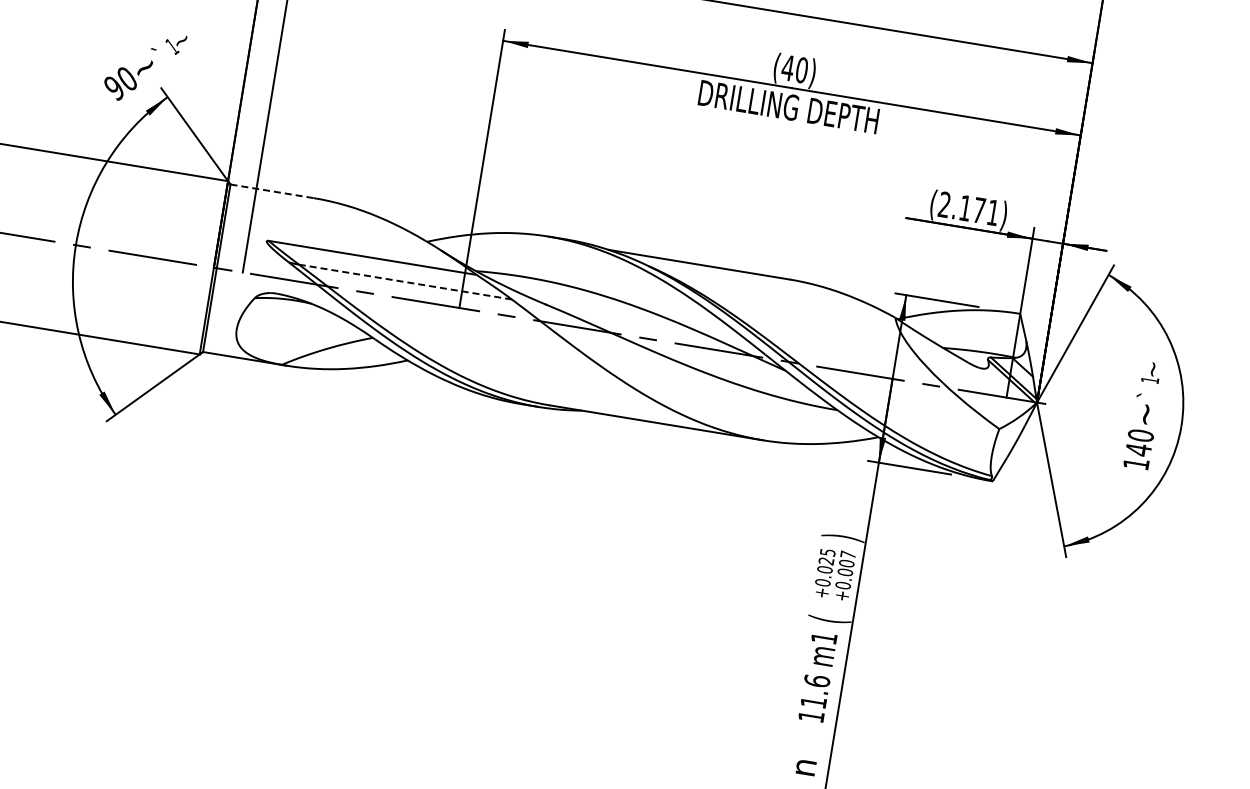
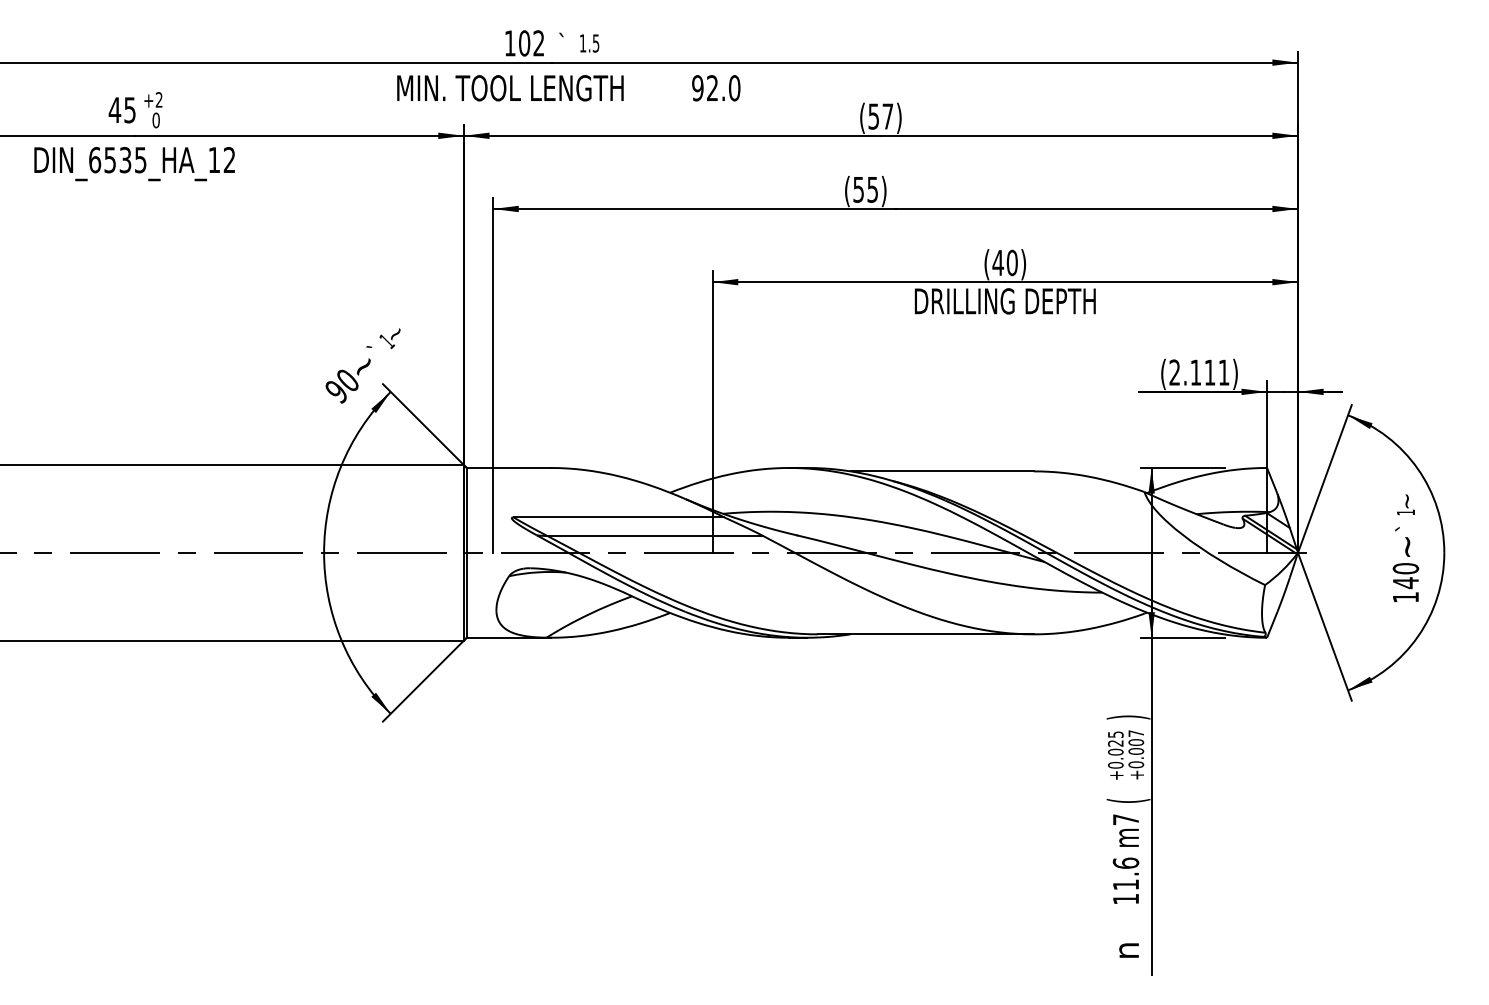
line: (272, 191) -> (509, 468), dashed -> solid
text: (978, 210) -> (1209, 372), (2.171) -> (2.111)
line: (405, 282) -> (655, 536), dashed -> solid
text: (823, 637) -> (1125, 819), m1 -> m7

